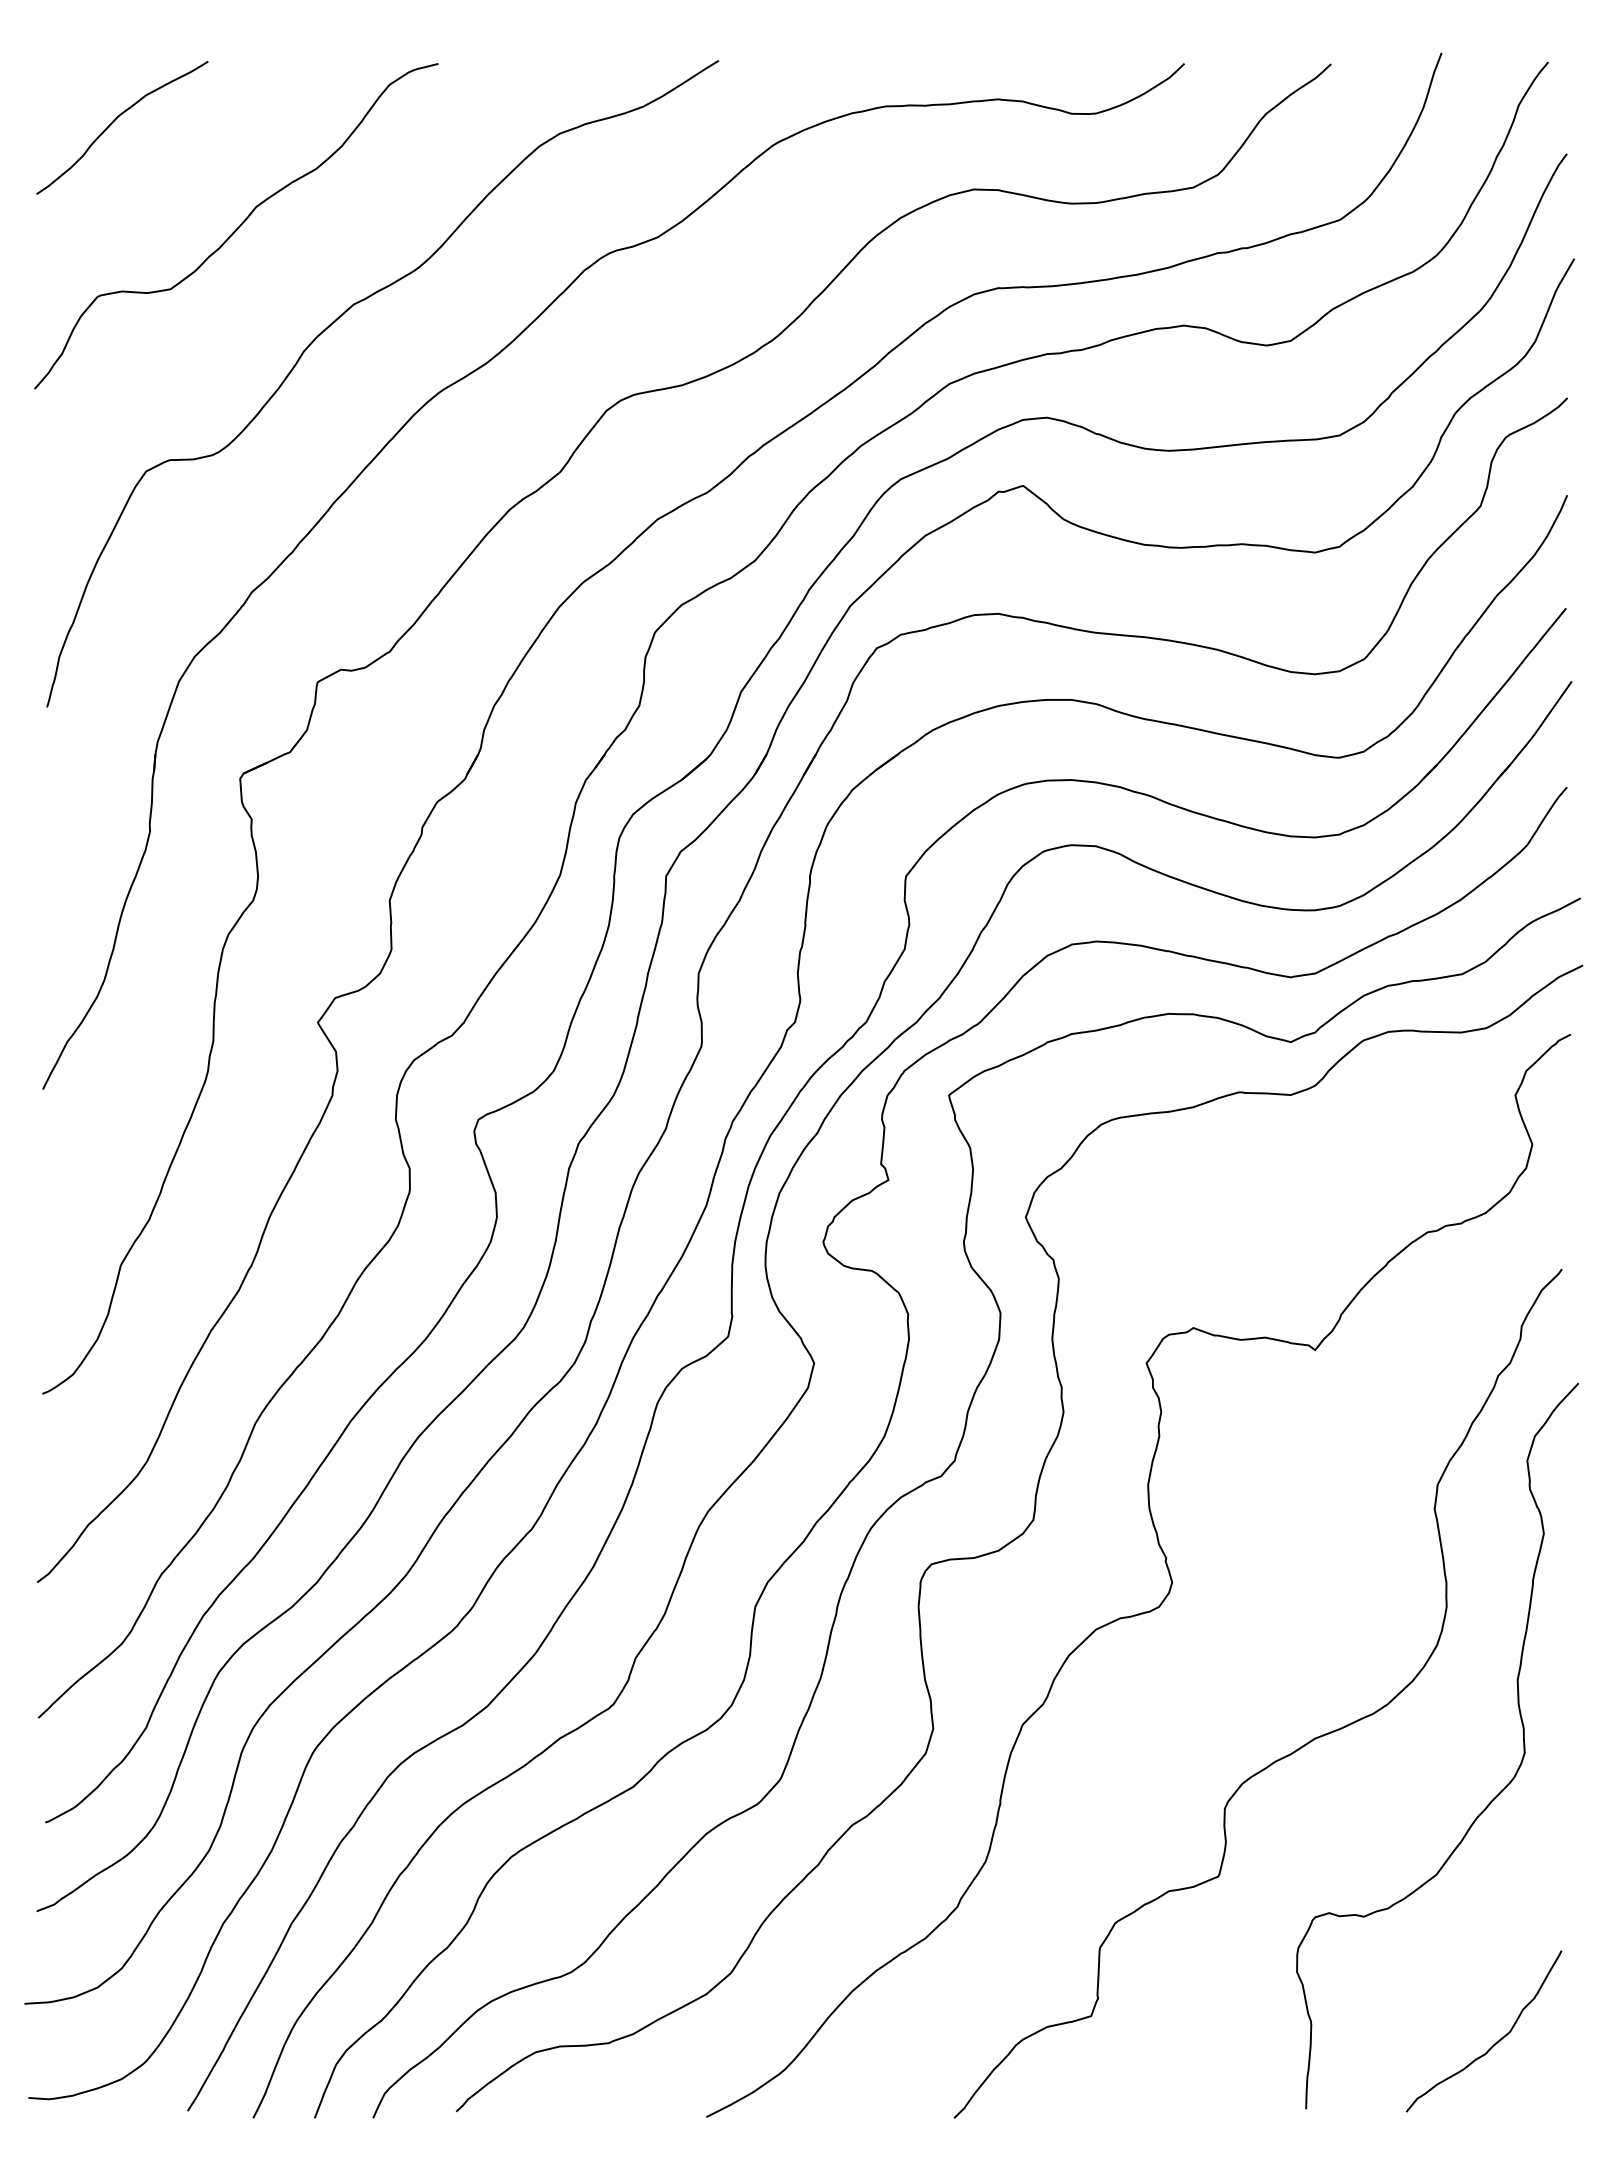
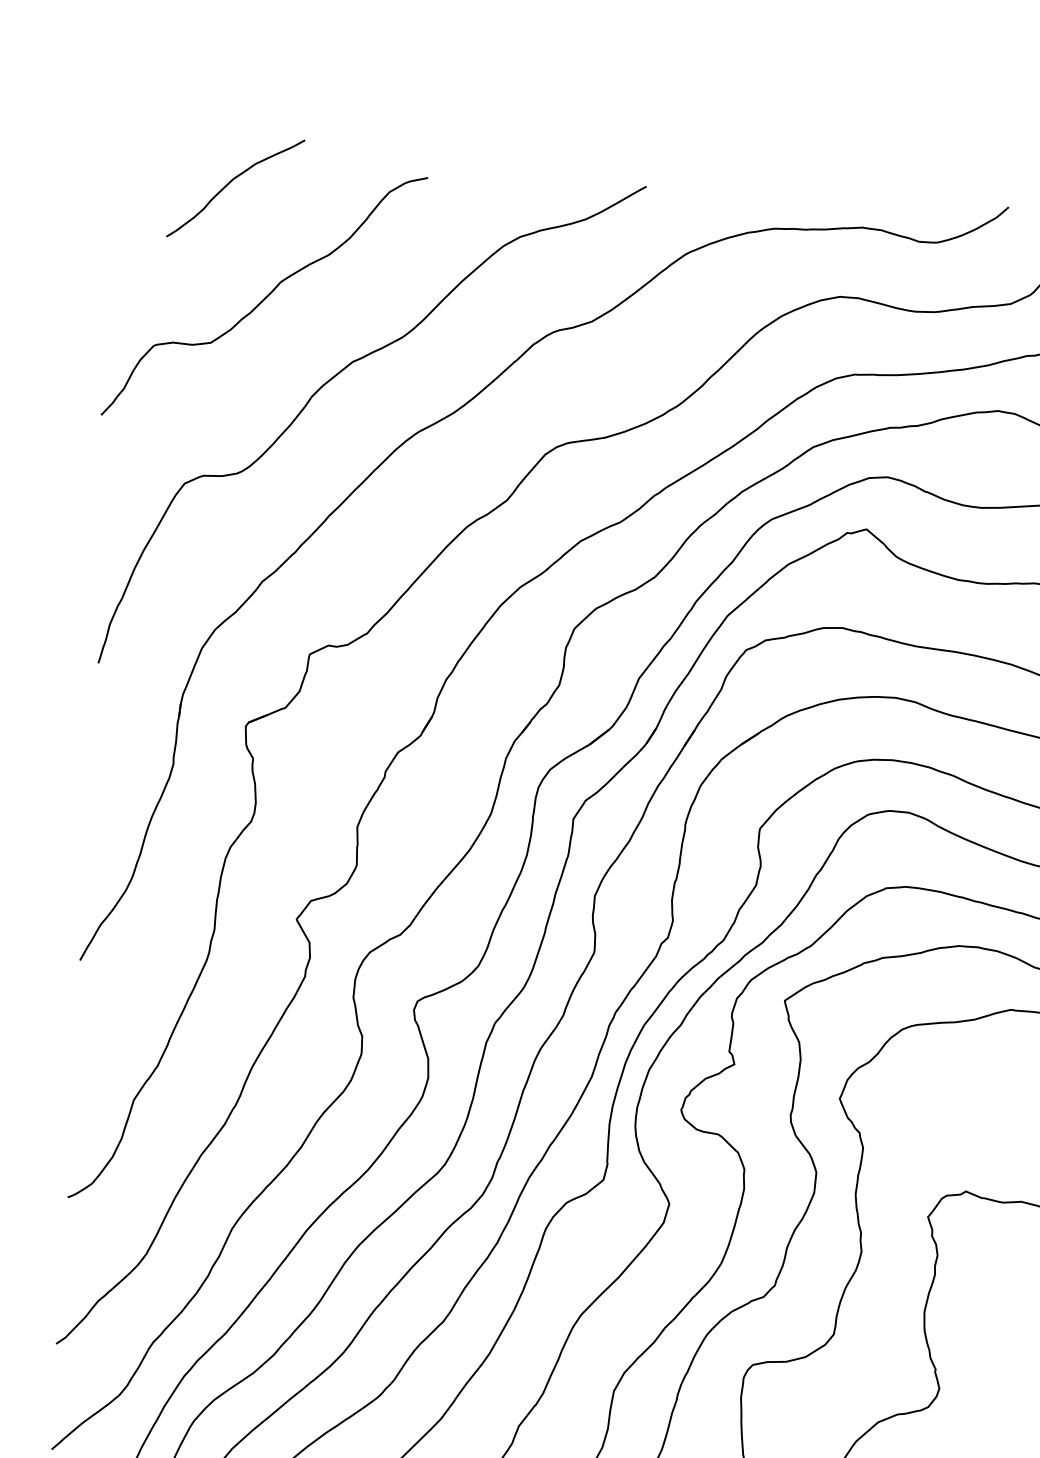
curve: (115, 120) -> (230, 182), moved

